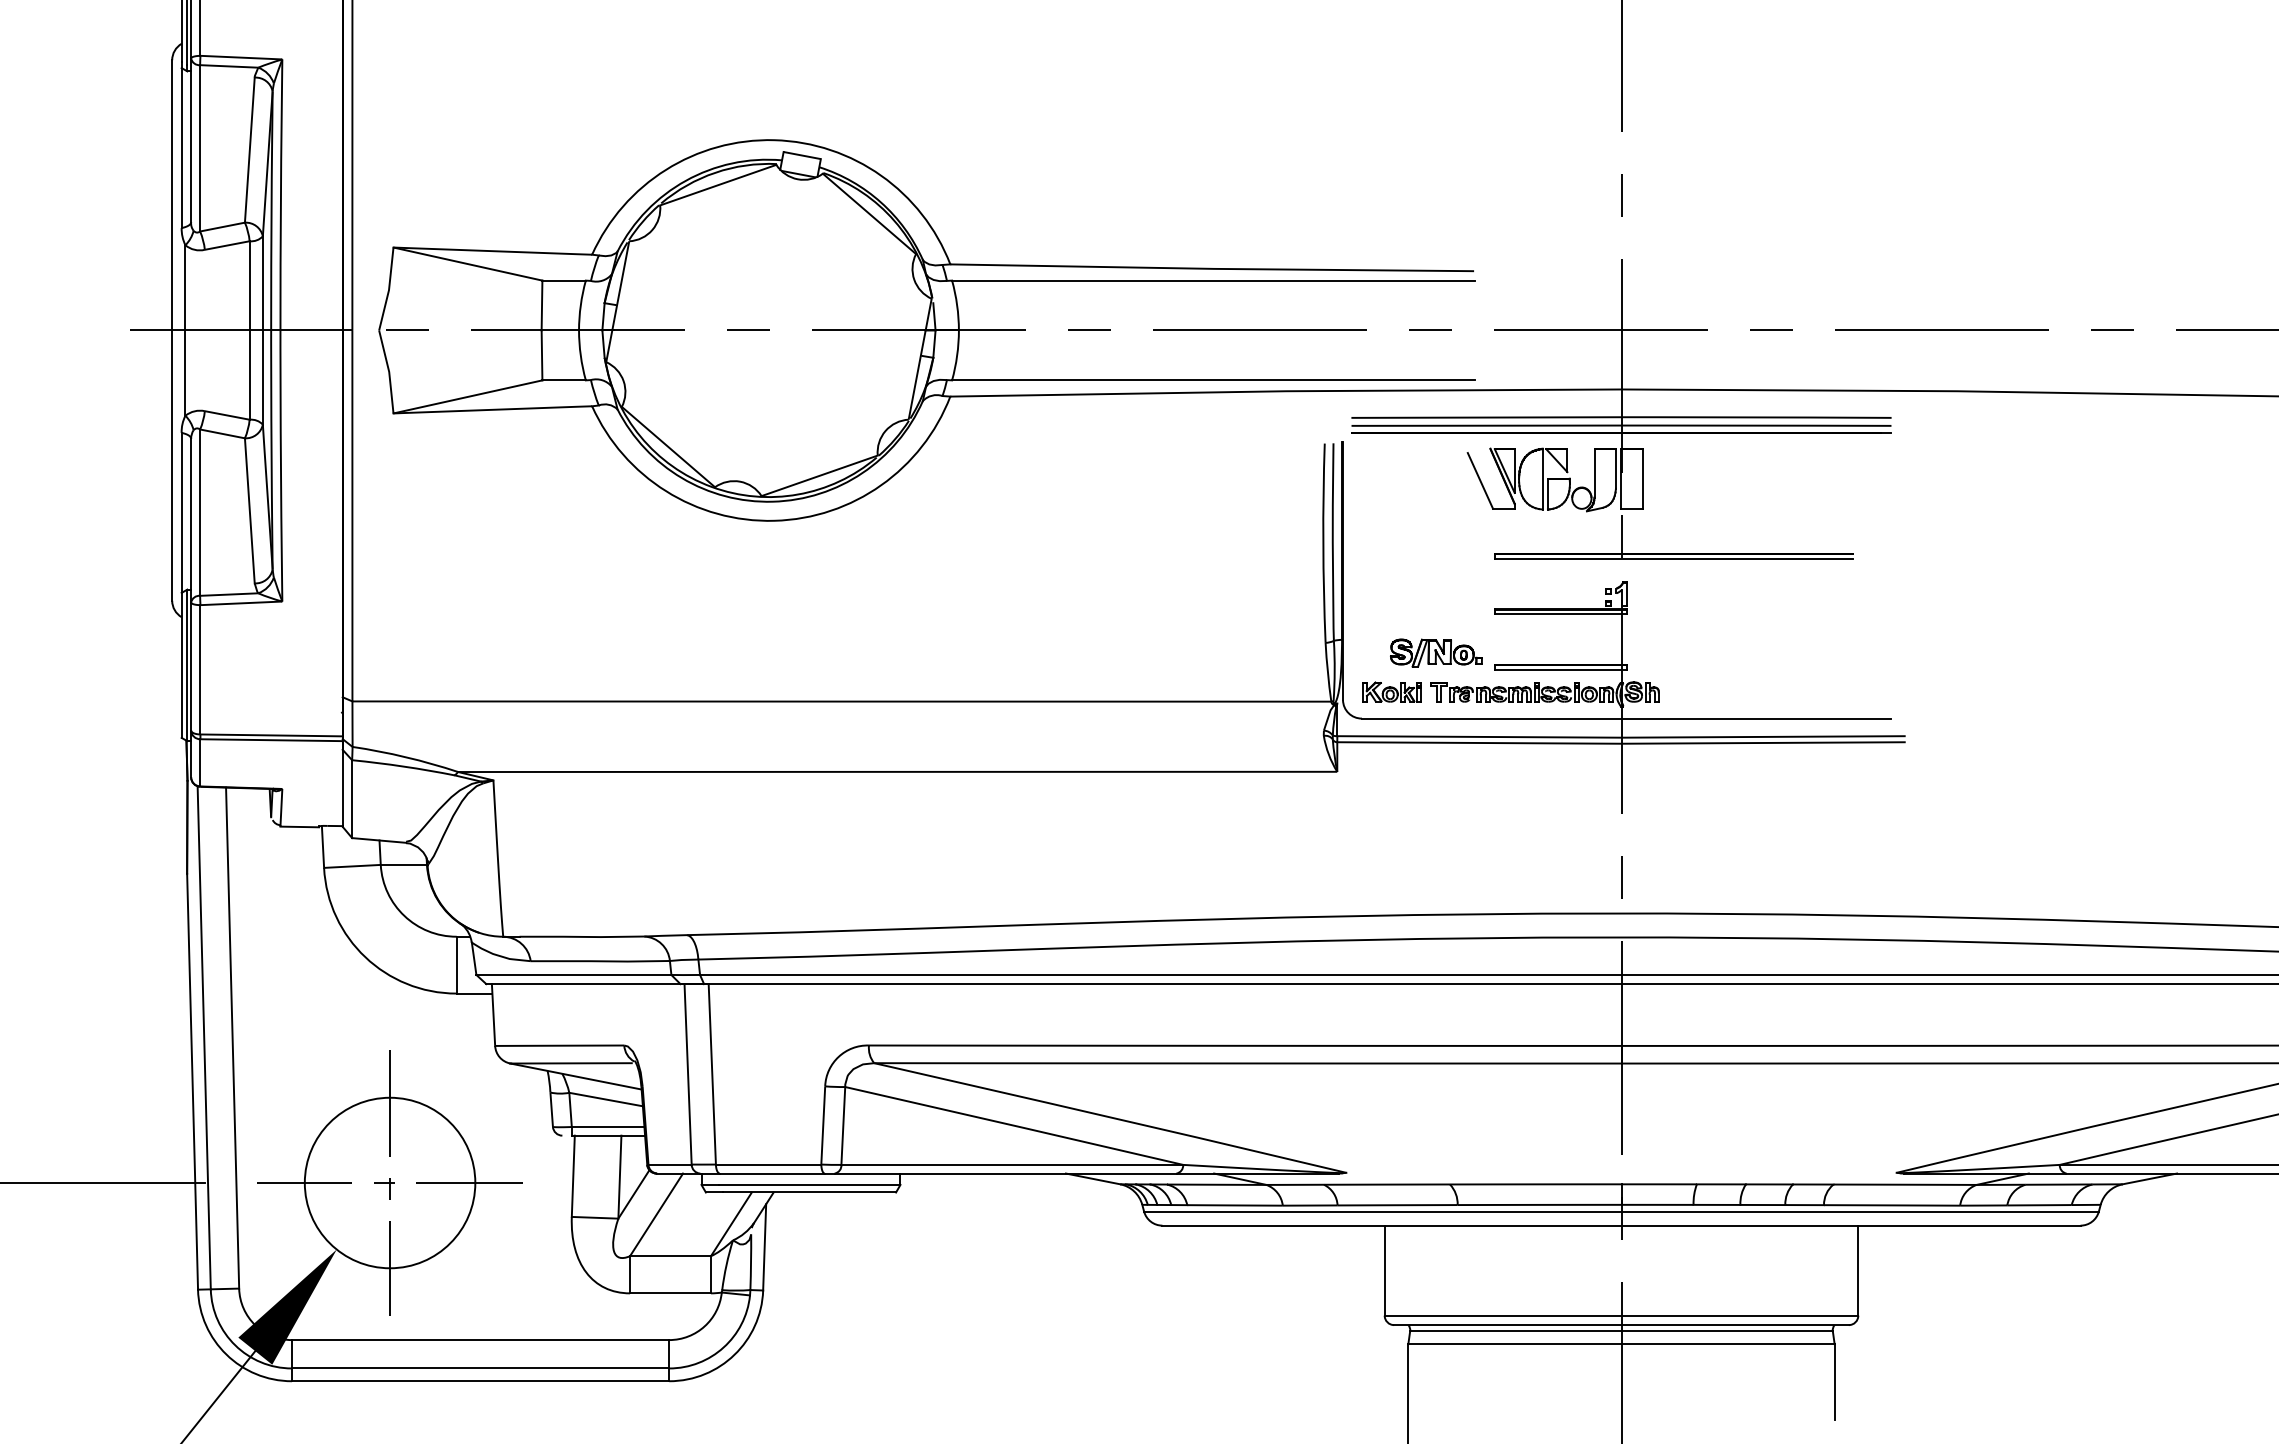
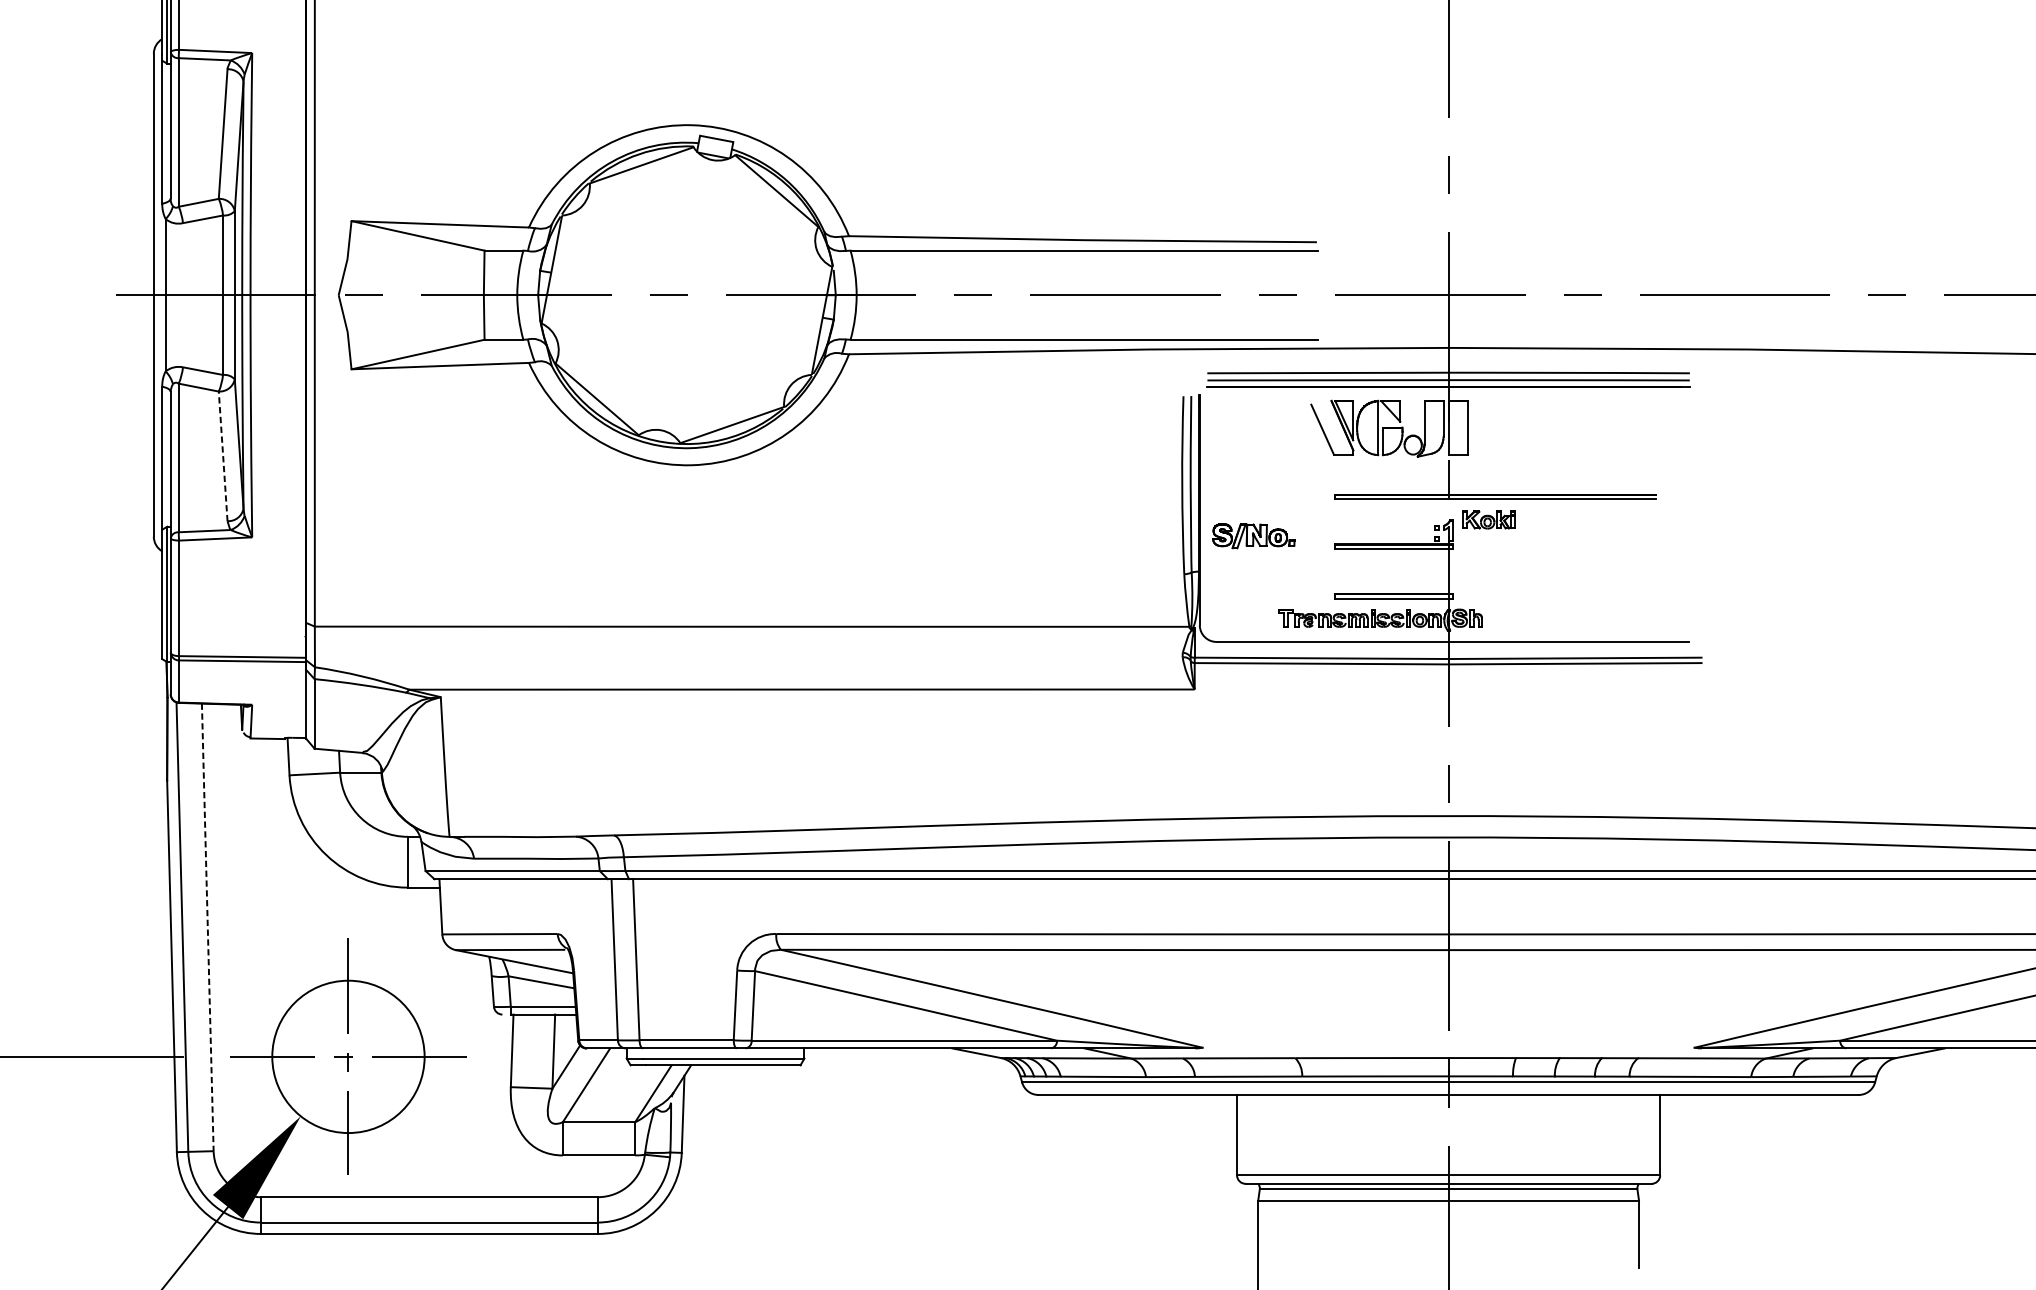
line: (249, 510) -> (222, 456), solid -> dashed
part: (1436, 652) -> (1253, 535), moved
part: (1391, 691) -> (1488, 519), moved
line: (232, 1038) -> (207, 927), solid -> dashed

